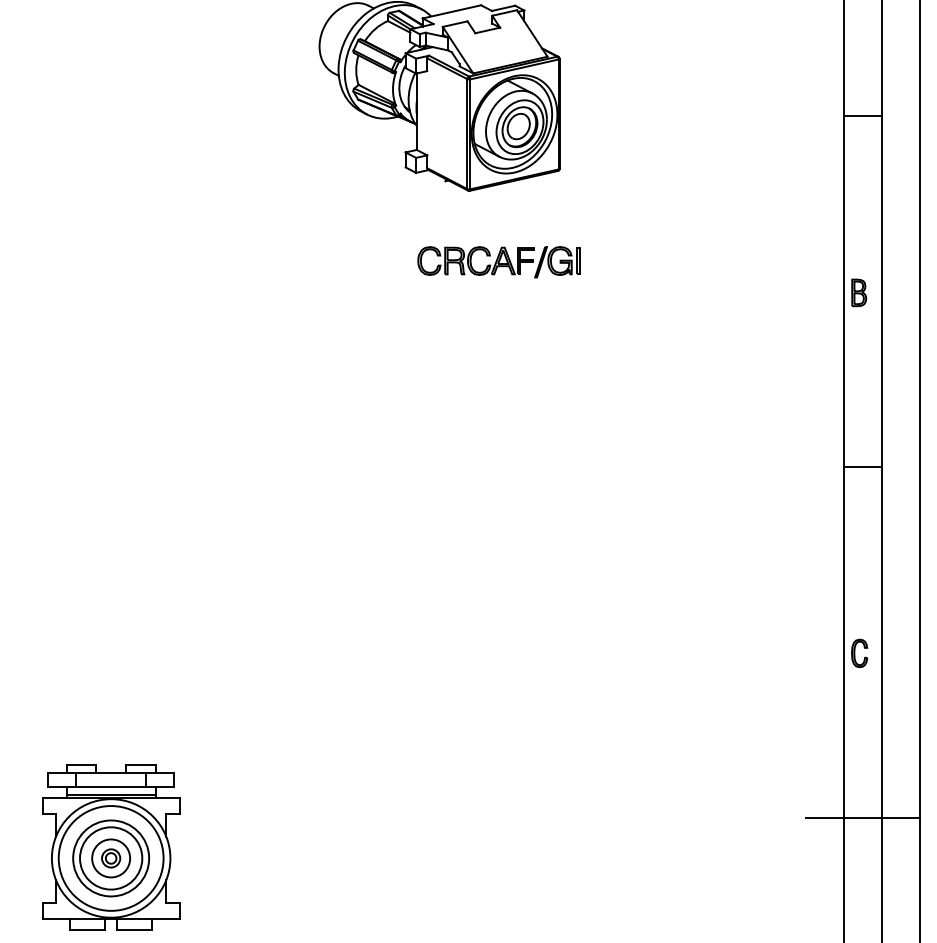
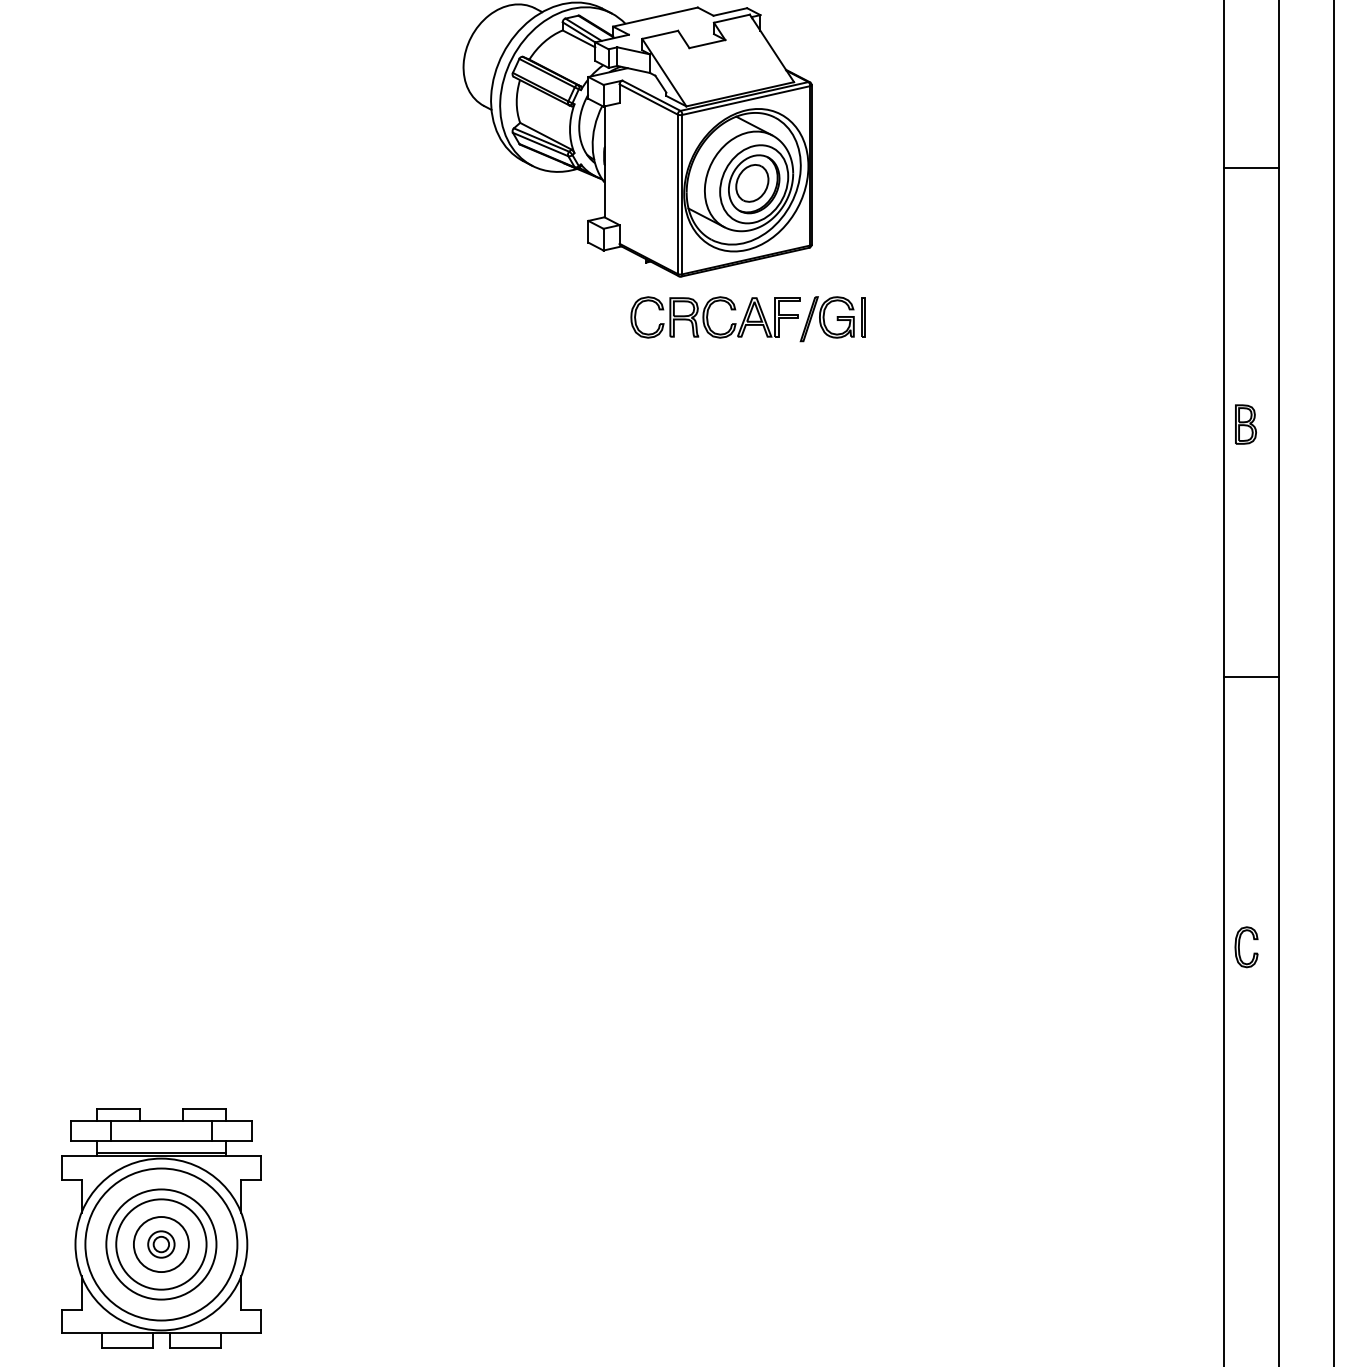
part: (498, 262) -> (747, 319), moved
line: (862, 817) -> (1250, 1185), removed

